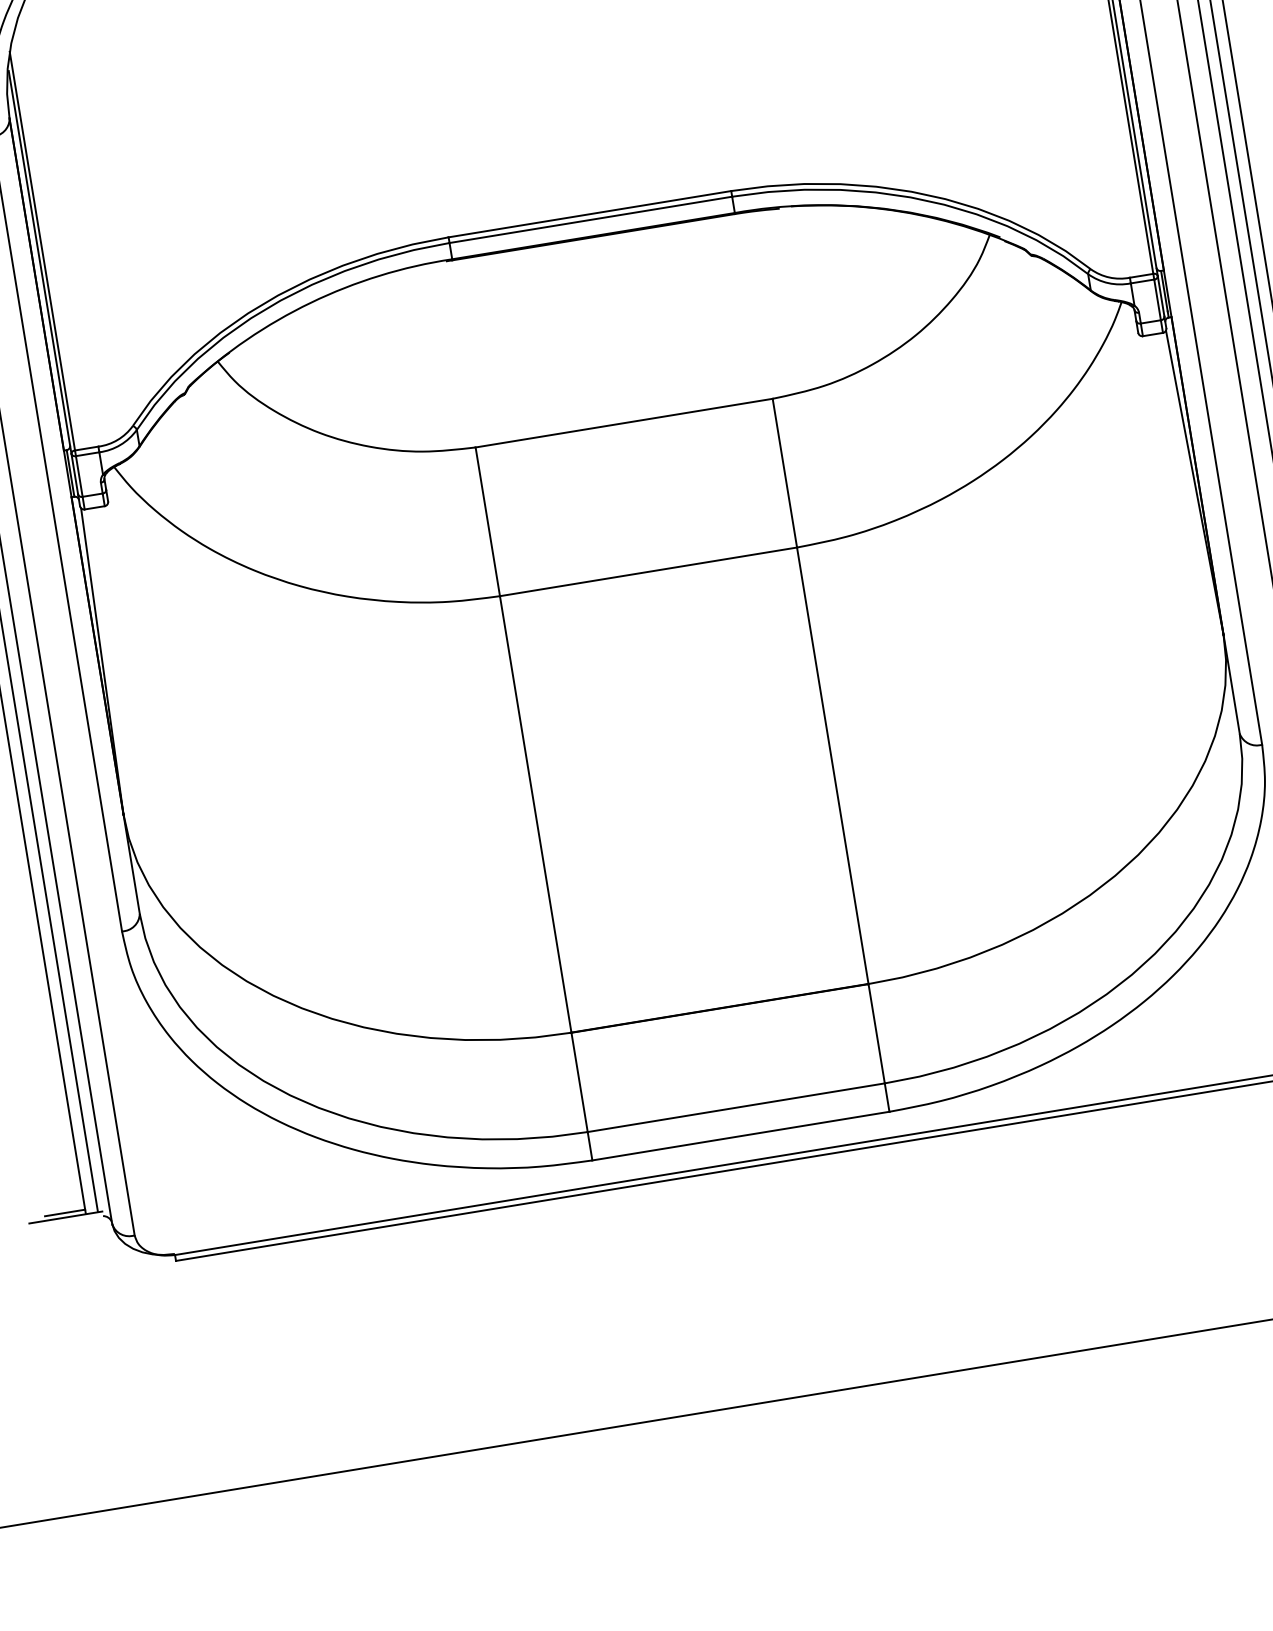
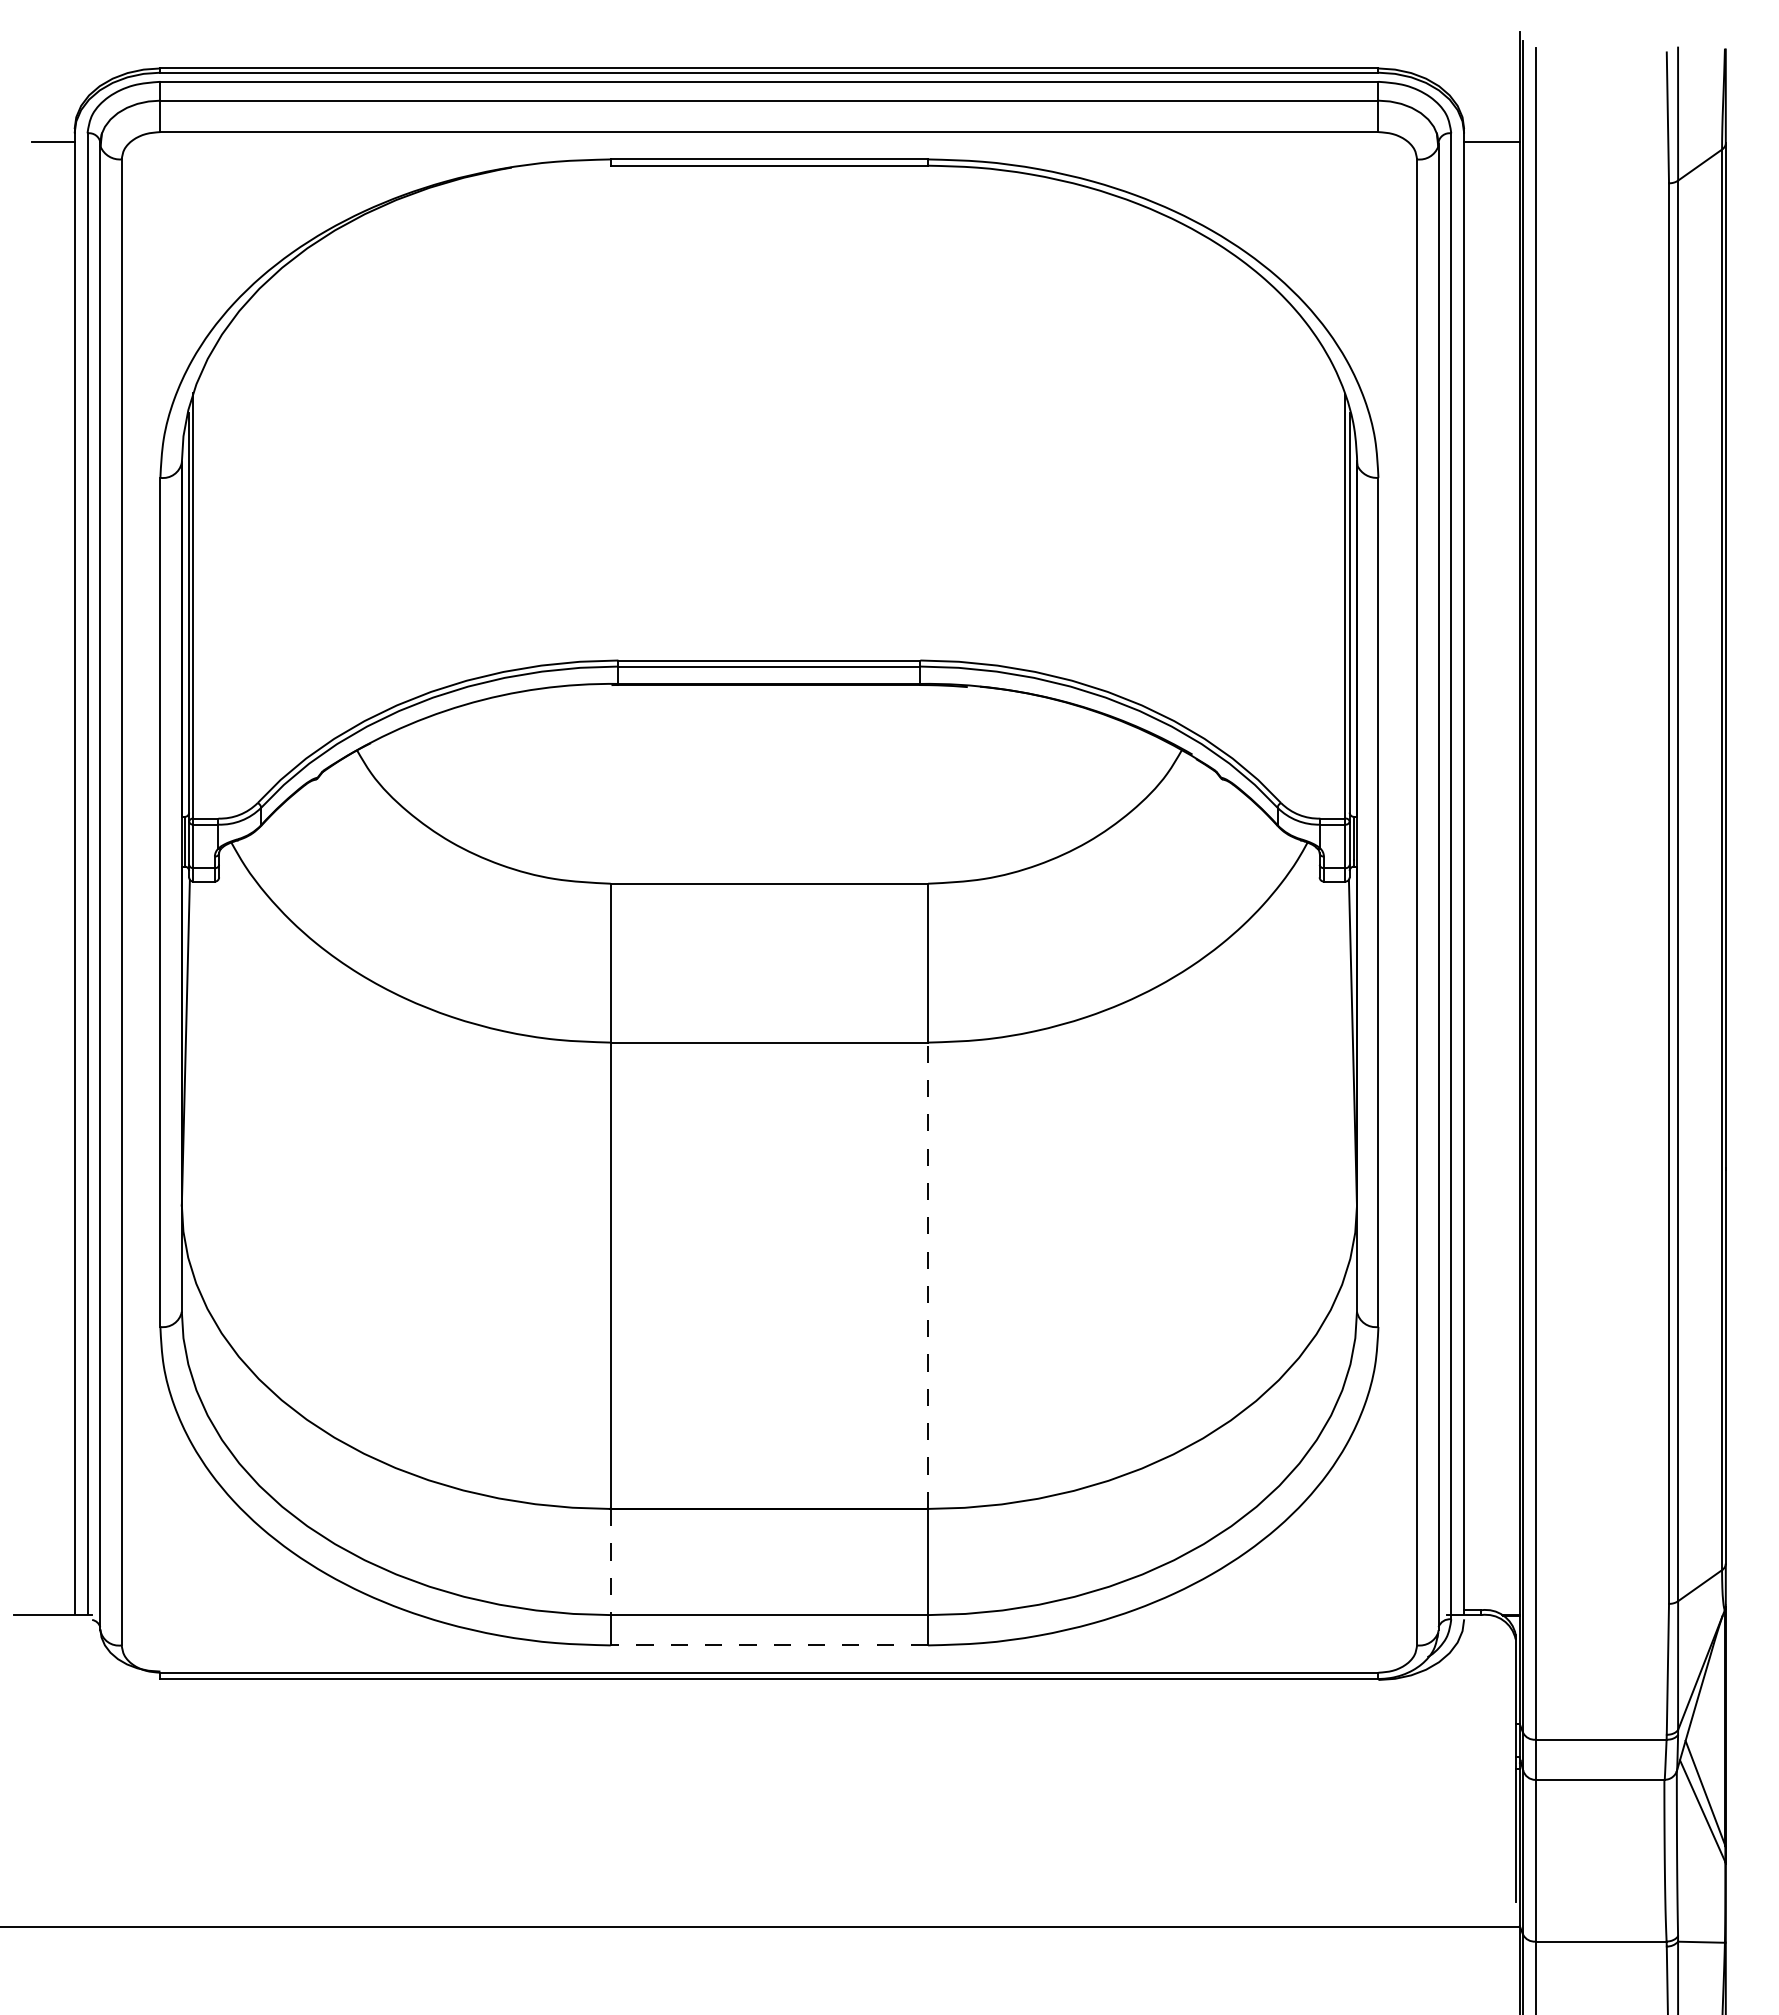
line: (833, 765) -> (928, 1275), solid -> dashed
line: (579, 1082) -> (610, 1562), solid -> dashed
line: (741, 1136) -> (769, 1645), solid -> dashed
line: (64, 1213) -> (52, 1610), removed

